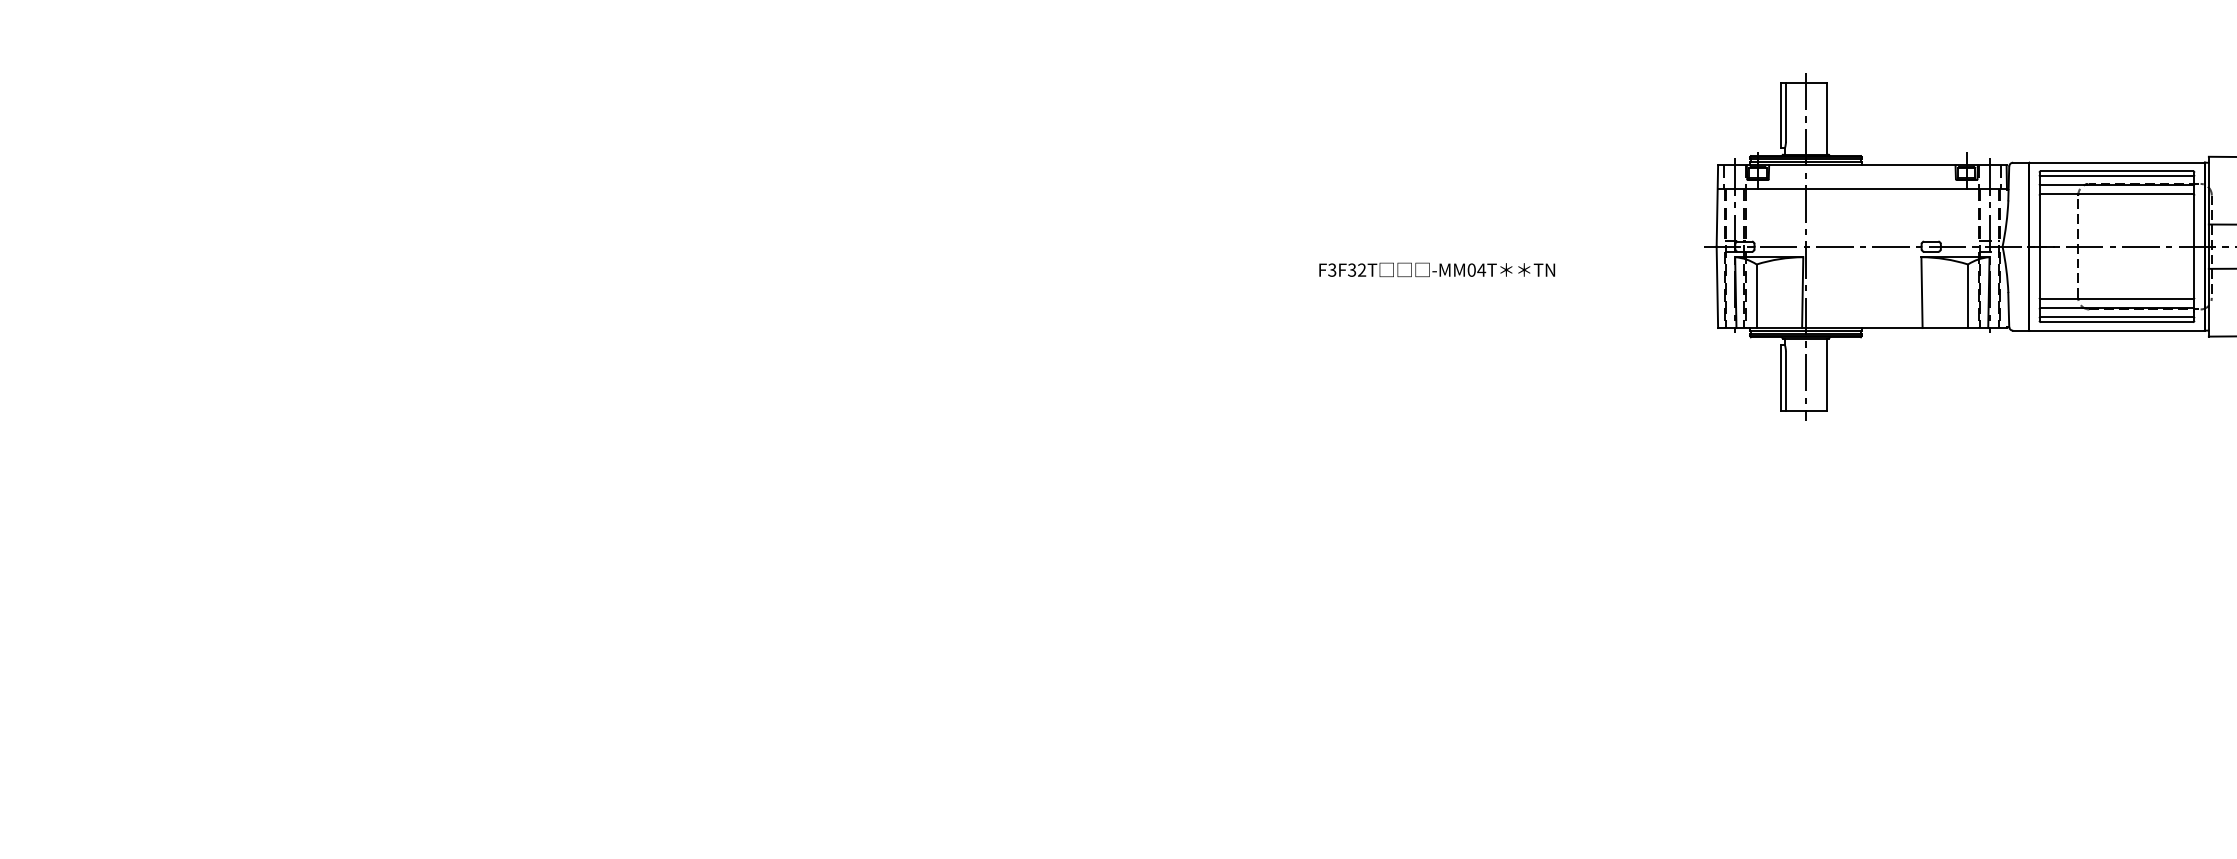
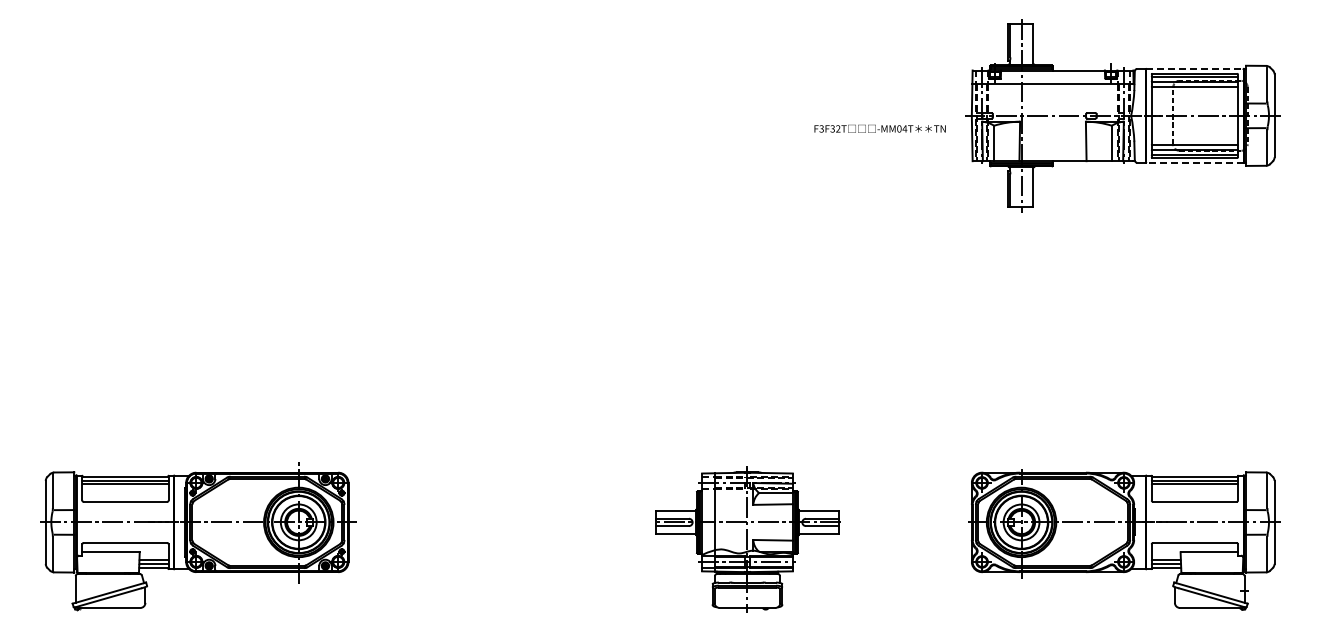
line: (2116, 163) -> (1194, 69), solid -> dashed
text: (1436, 269) -> (879, 128), moved
line: (2116, 330) -> (1194, 162), solid -> dashed

